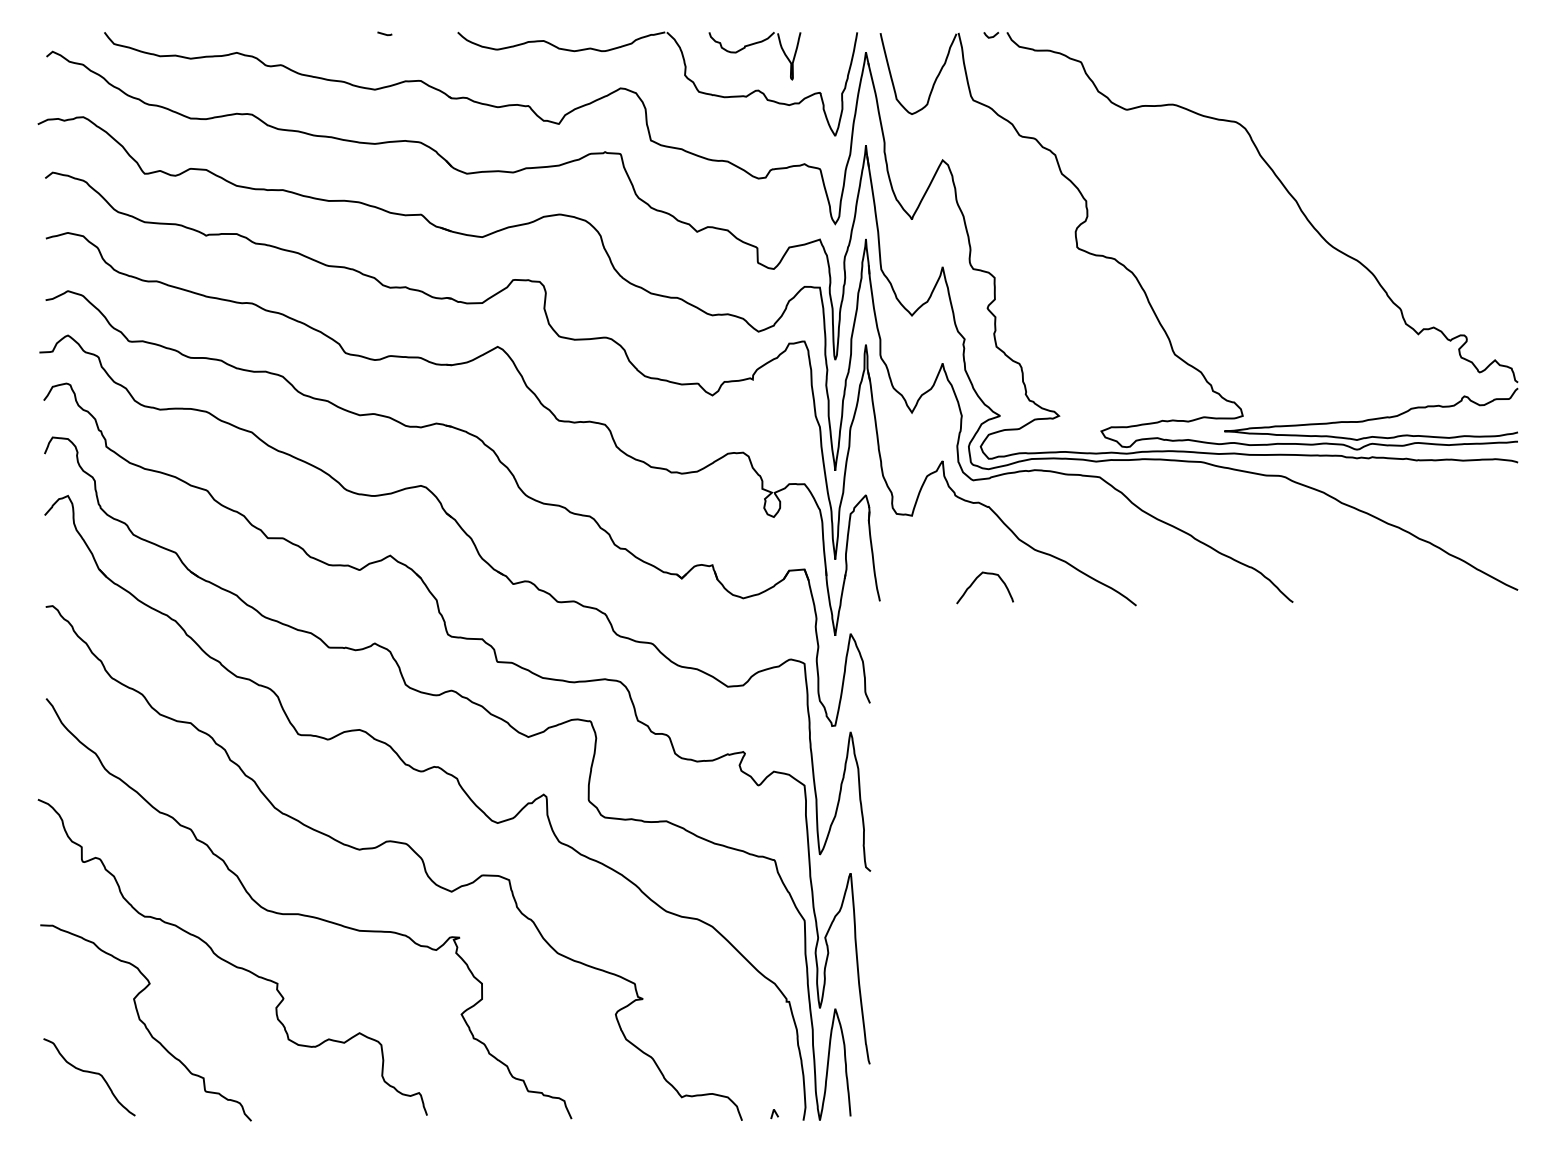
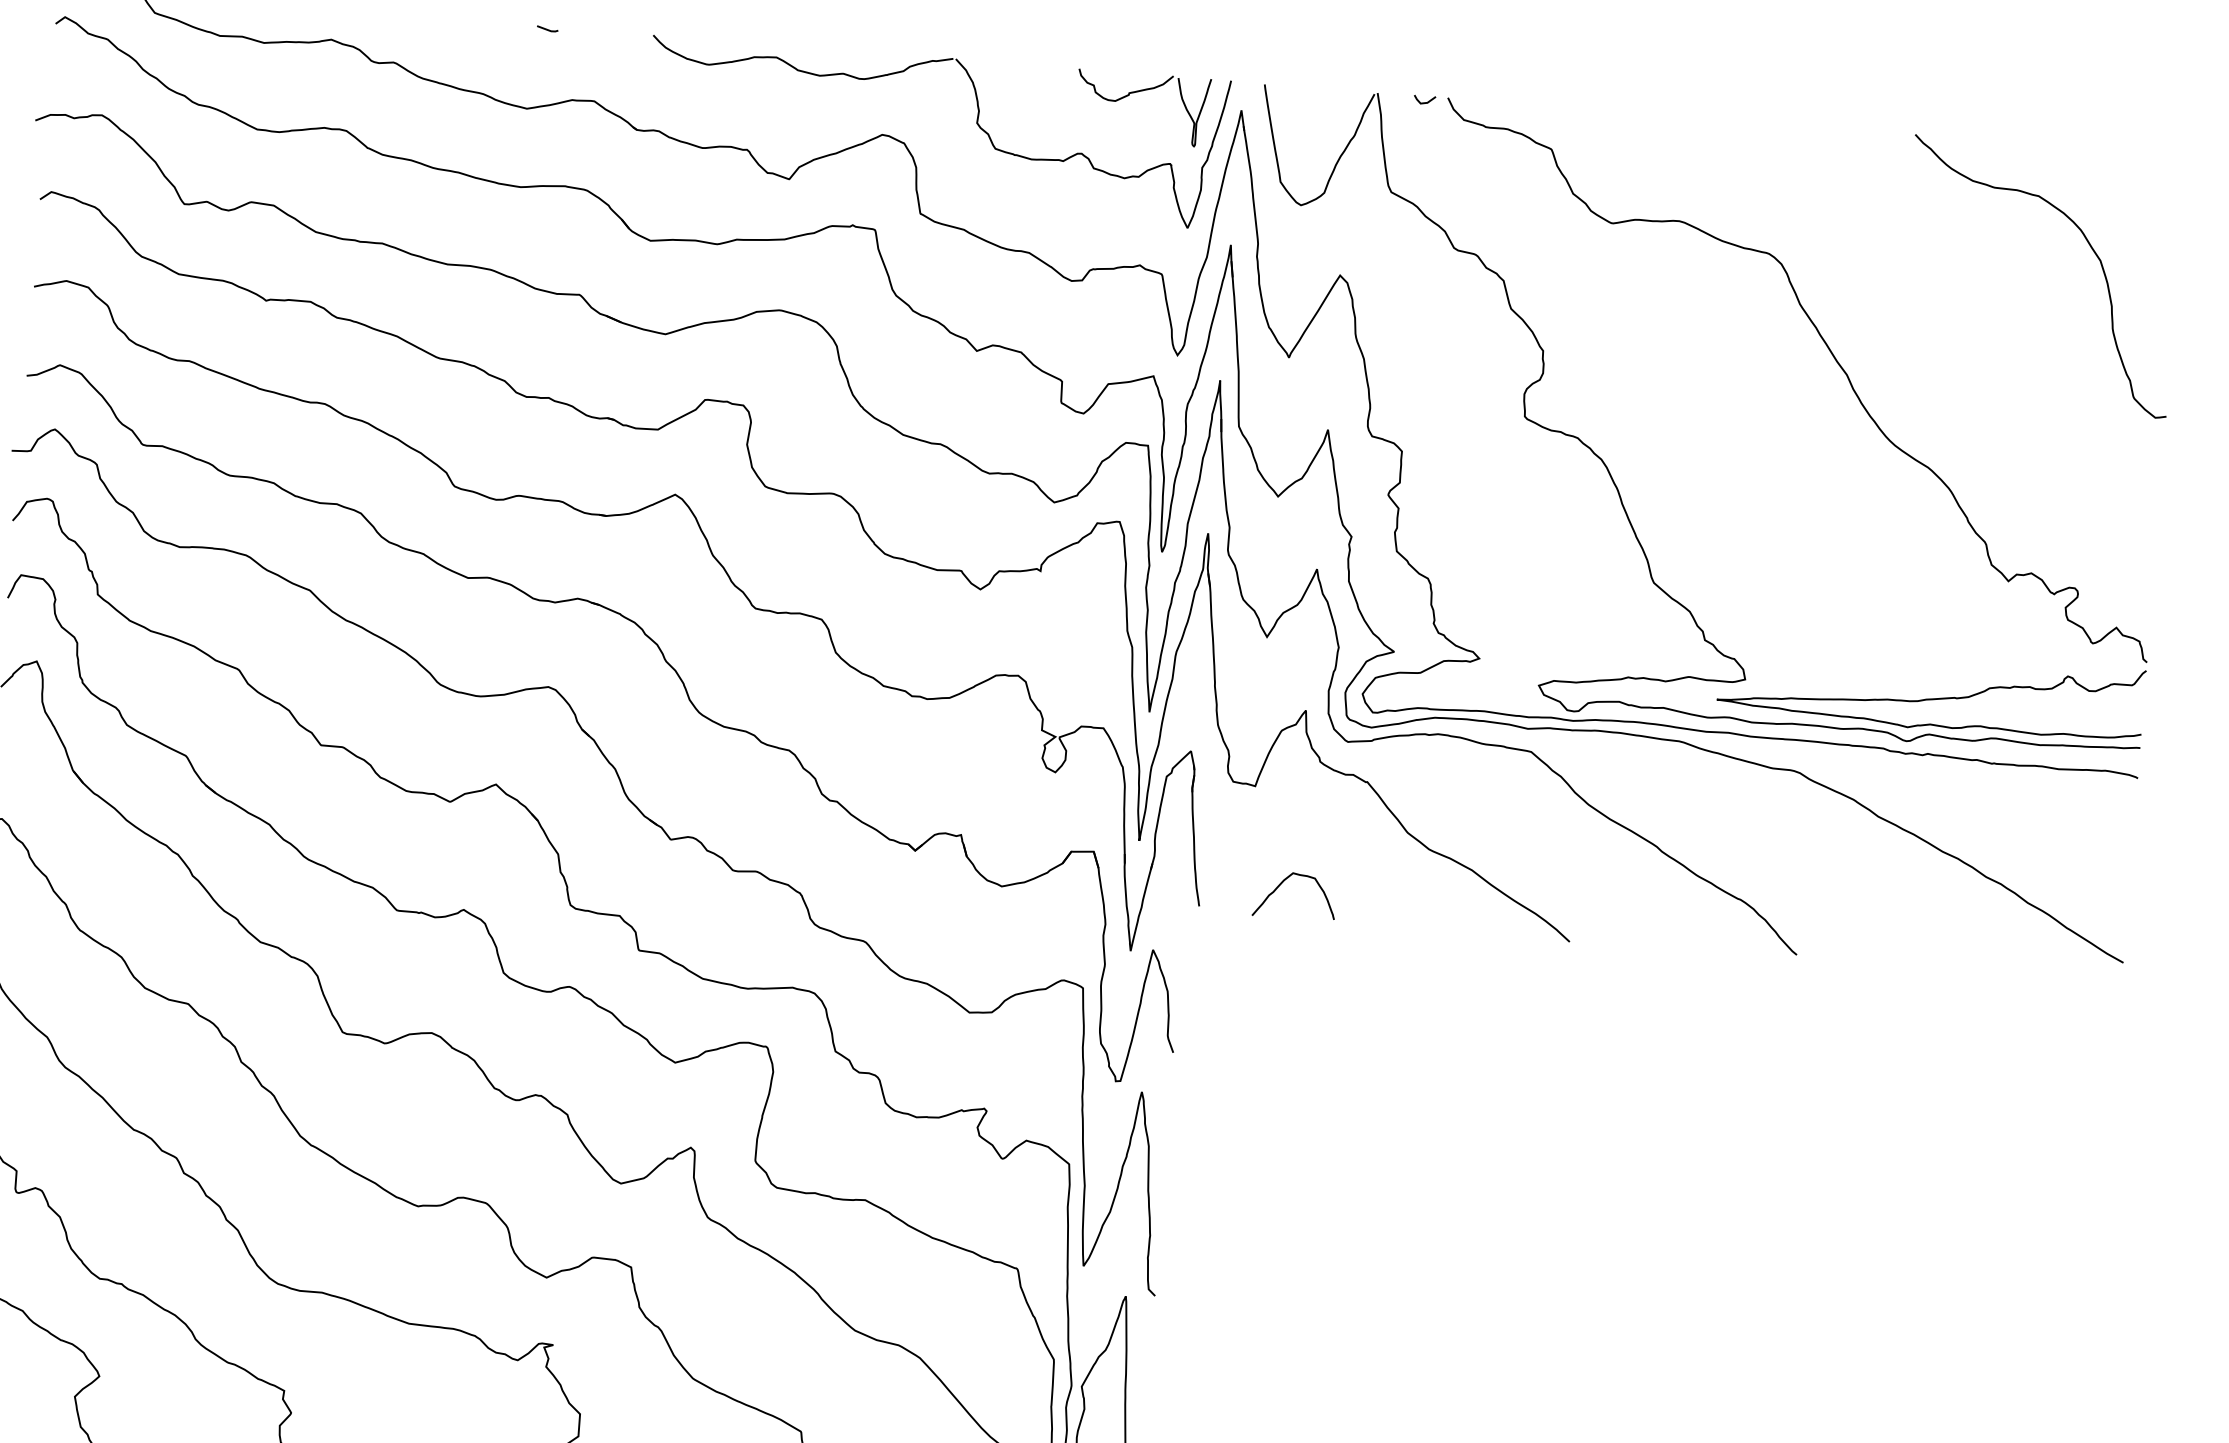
part: (752, 45) -> (1140, 92), moved
curve: (1457, 102) -> (2091, 250), added
curve: (975, 581) -> (1281, 885), moved

